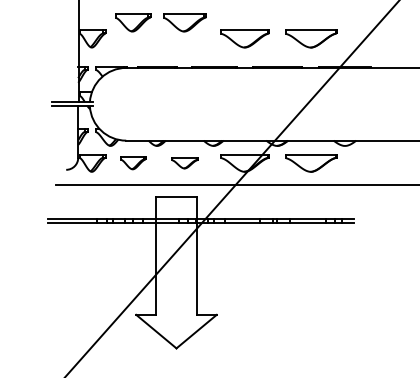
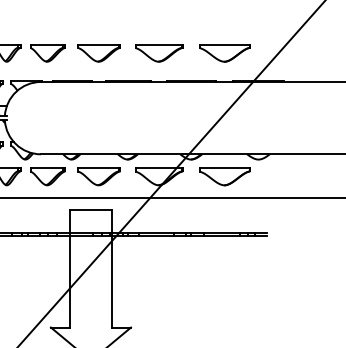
part: (133, 22) -> (48, 52), moved
part: (184, 22) -> (98, 52), moved
part: (133, 163) -> (48, 177), size x1.43
part: (184, 163) -> (98, 177), size x1.67

